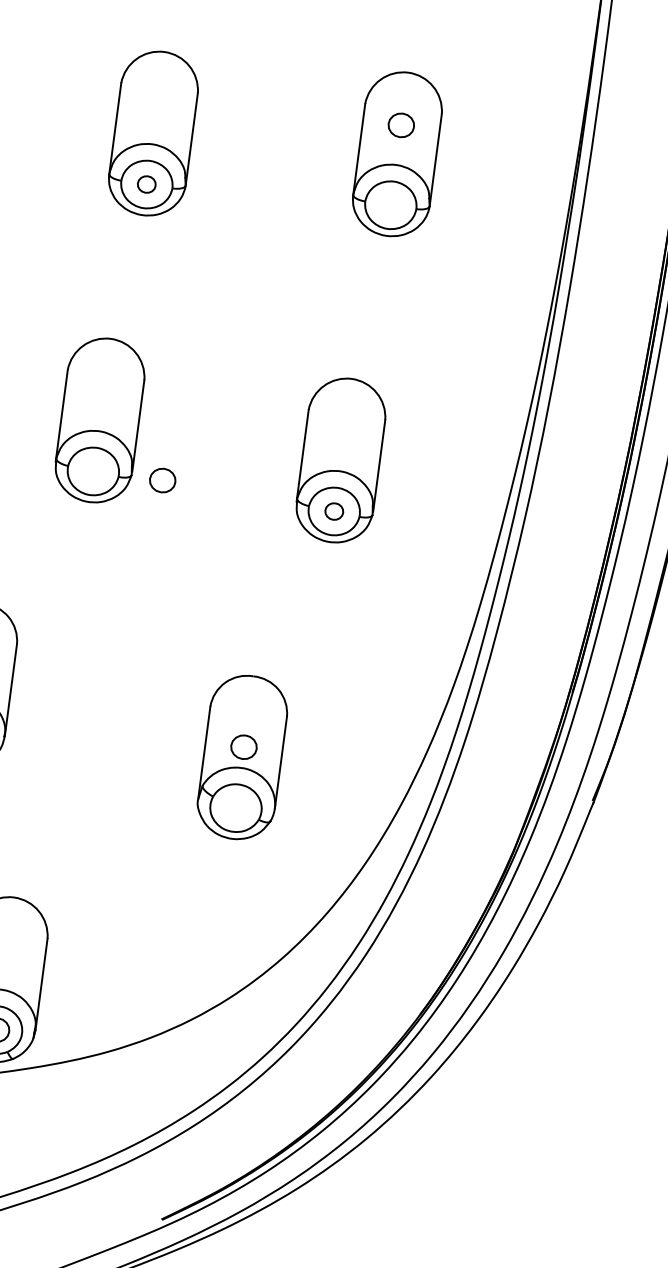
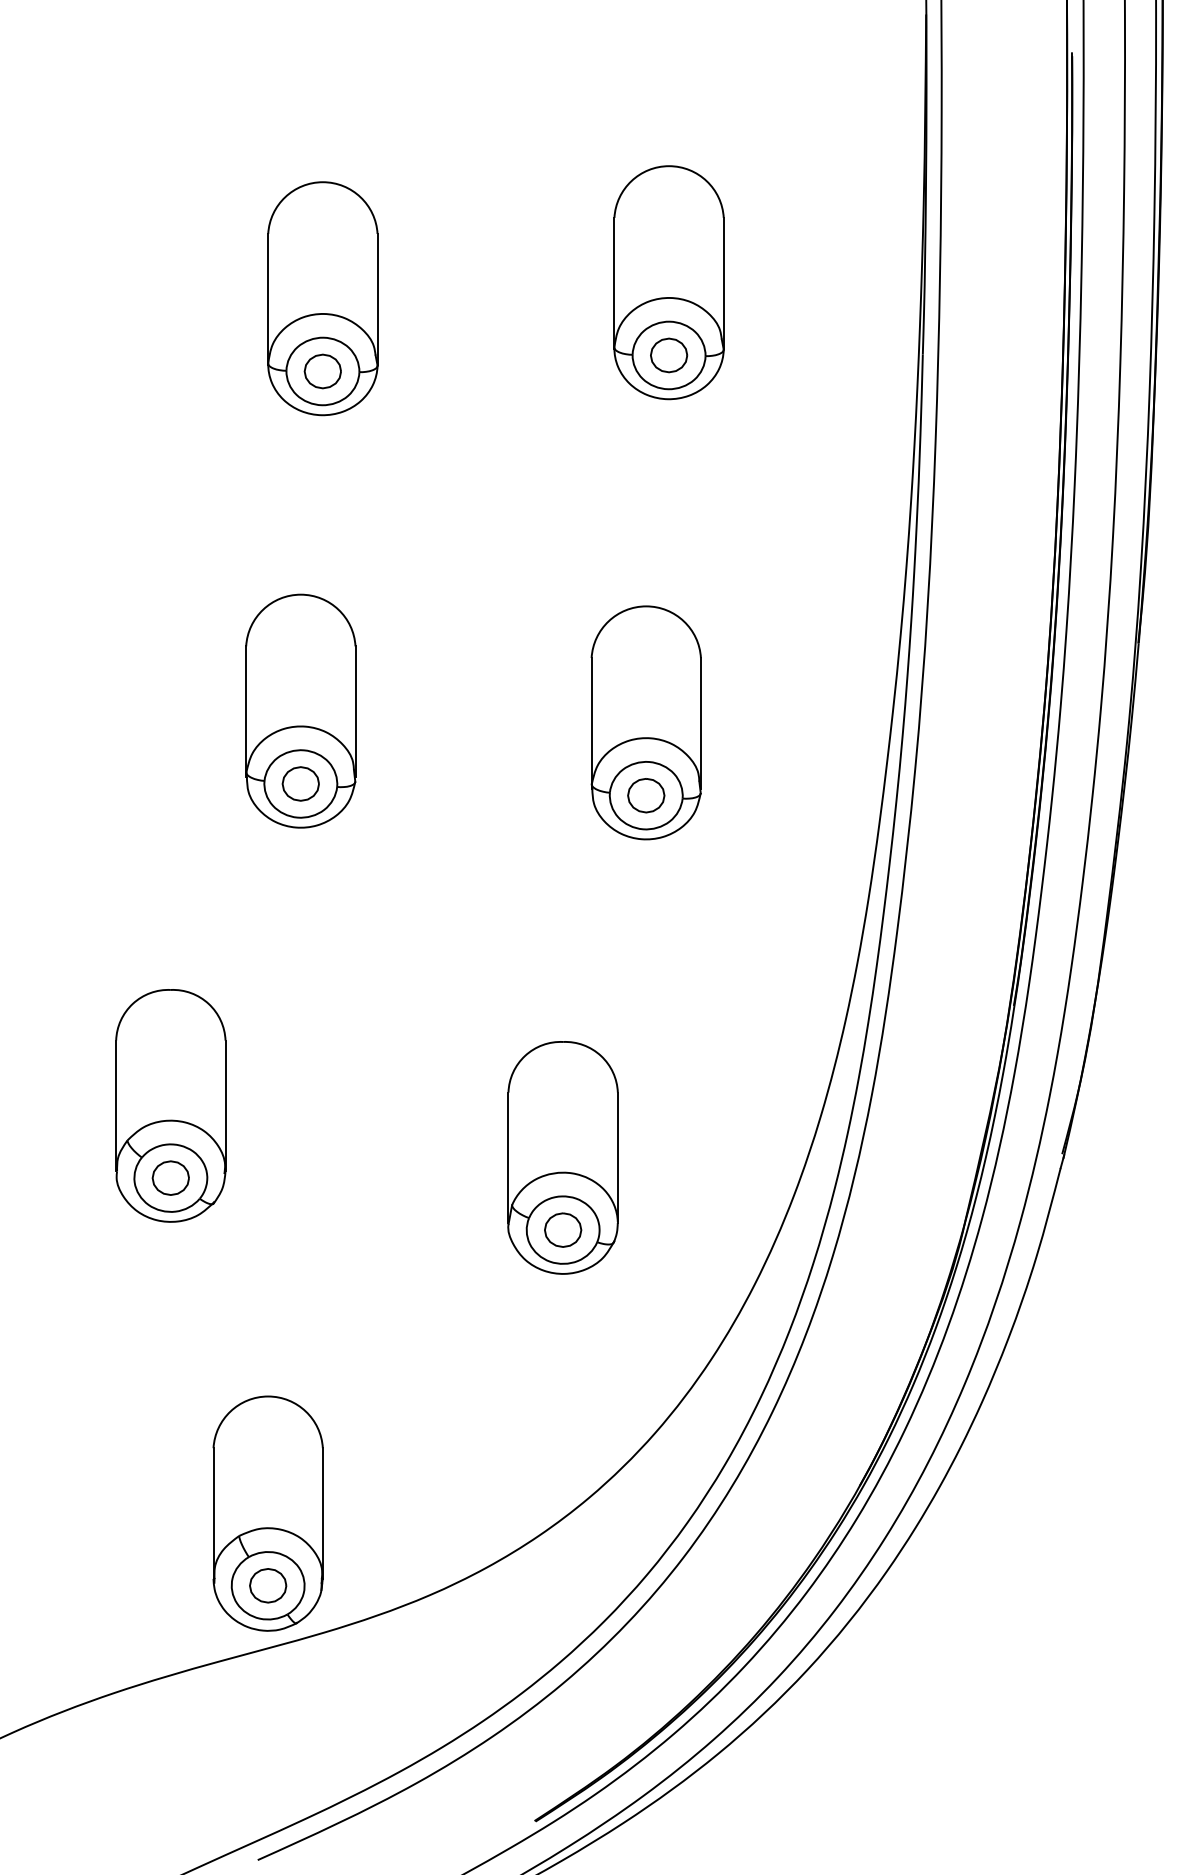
part: (401, 125) -> (669, 355), moved
part: (146, 184) -> (322, 371), size x1.43
part: (162, 480) -> (300, 783), moved
part: (334, 511) -> (646, 795), size x1.43
part: (244, 746) -> (563, 1229), moved

